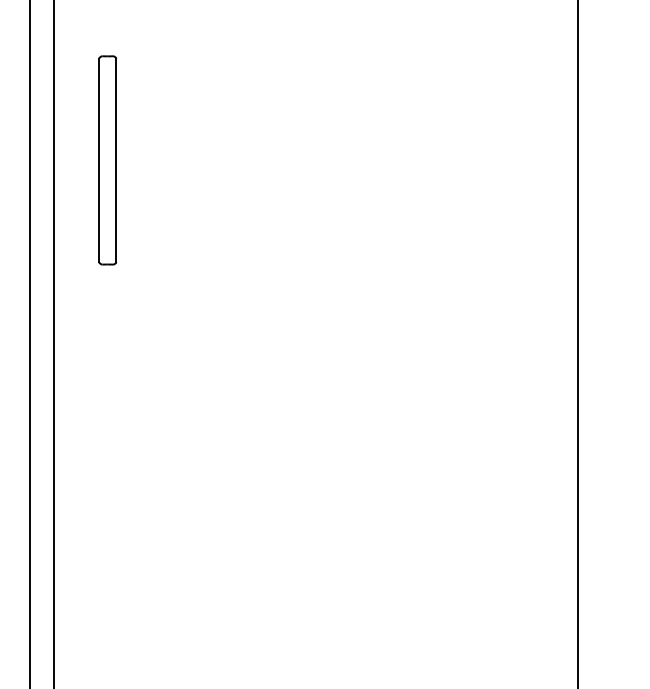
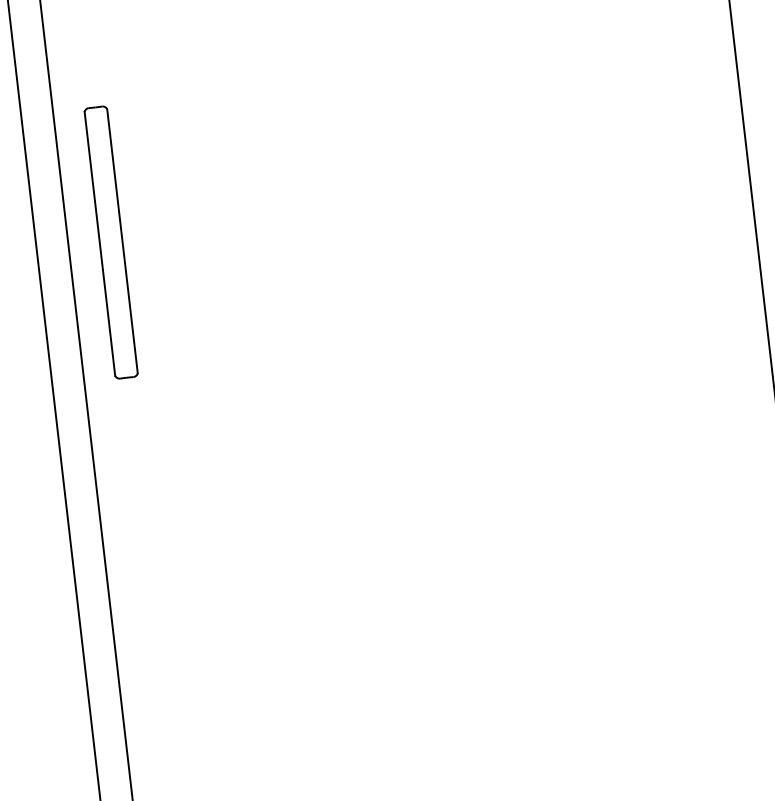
part: (107, 160) -> (110, 242), moved

